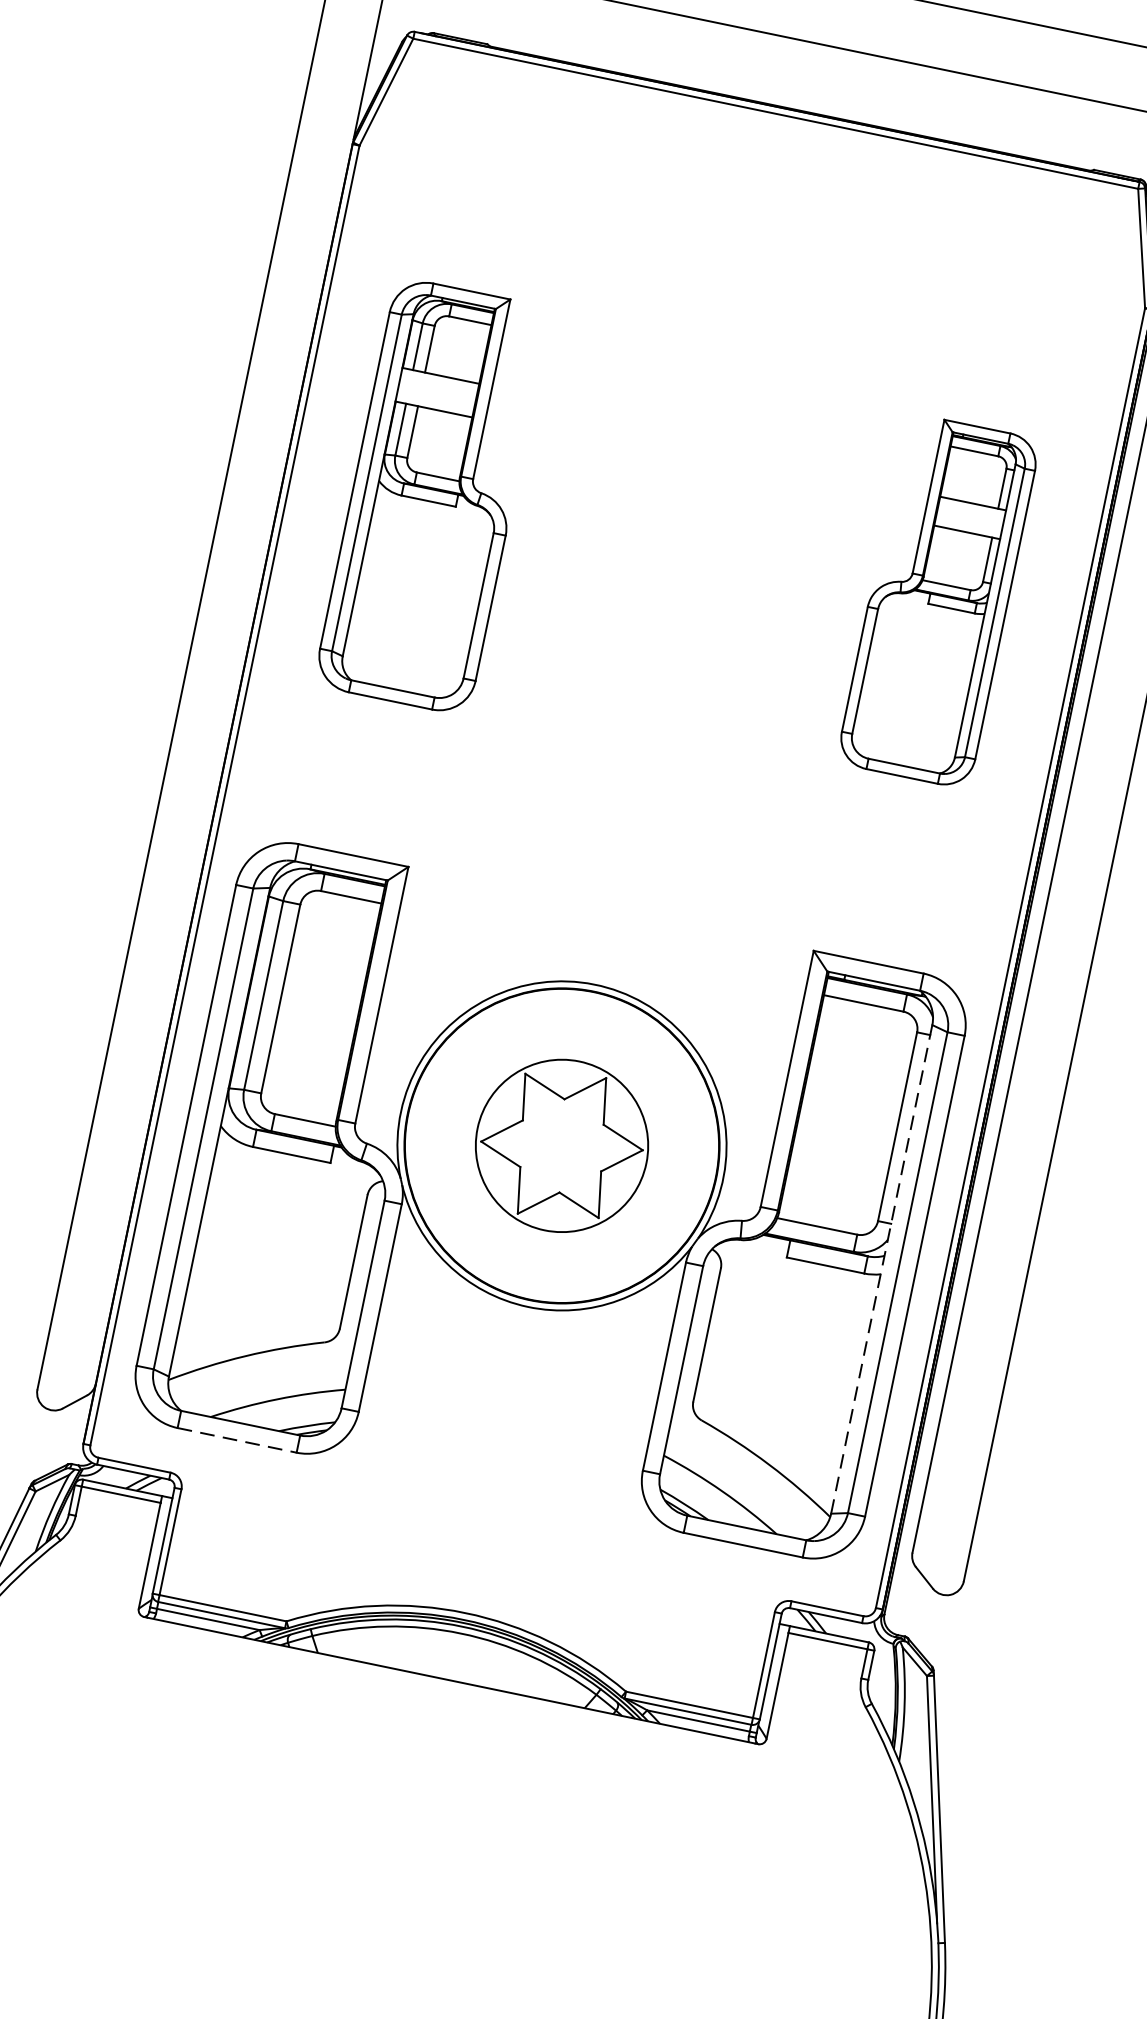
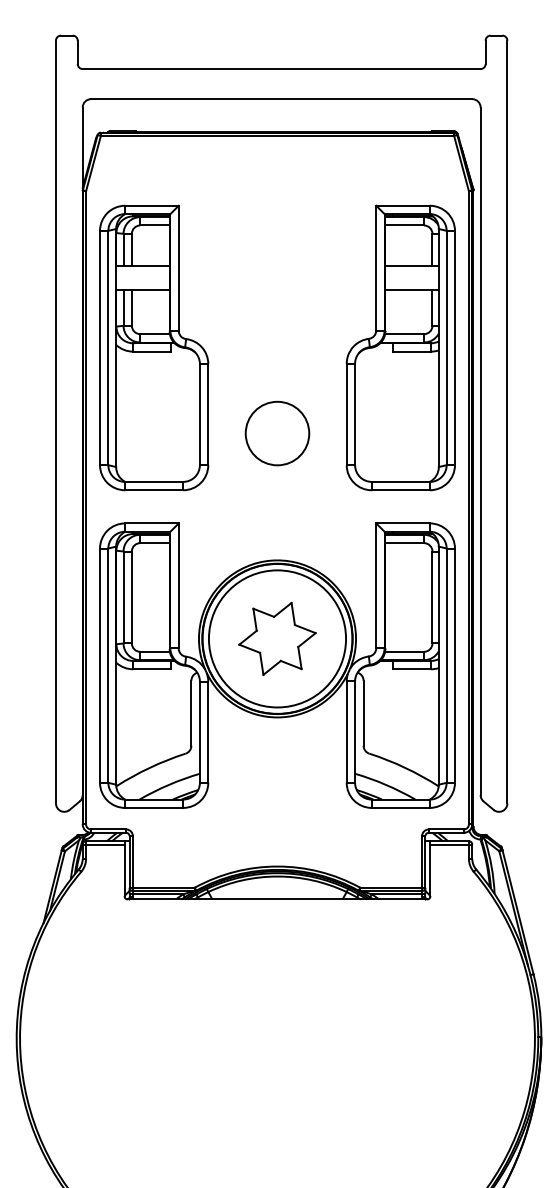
part: (433, 495) -> (154, 347), size x1.43
part: (938, 600) -> (400, 347), size x1.67
circle: (649, 724) -> (277, 433), added
circle: (562, 1145) -> (277, 638), size x1.67
line: (881, 1268) -> (438, 665), dashed -> solid
line: (237, 1439) -> (154, 807), dashed -> solid

